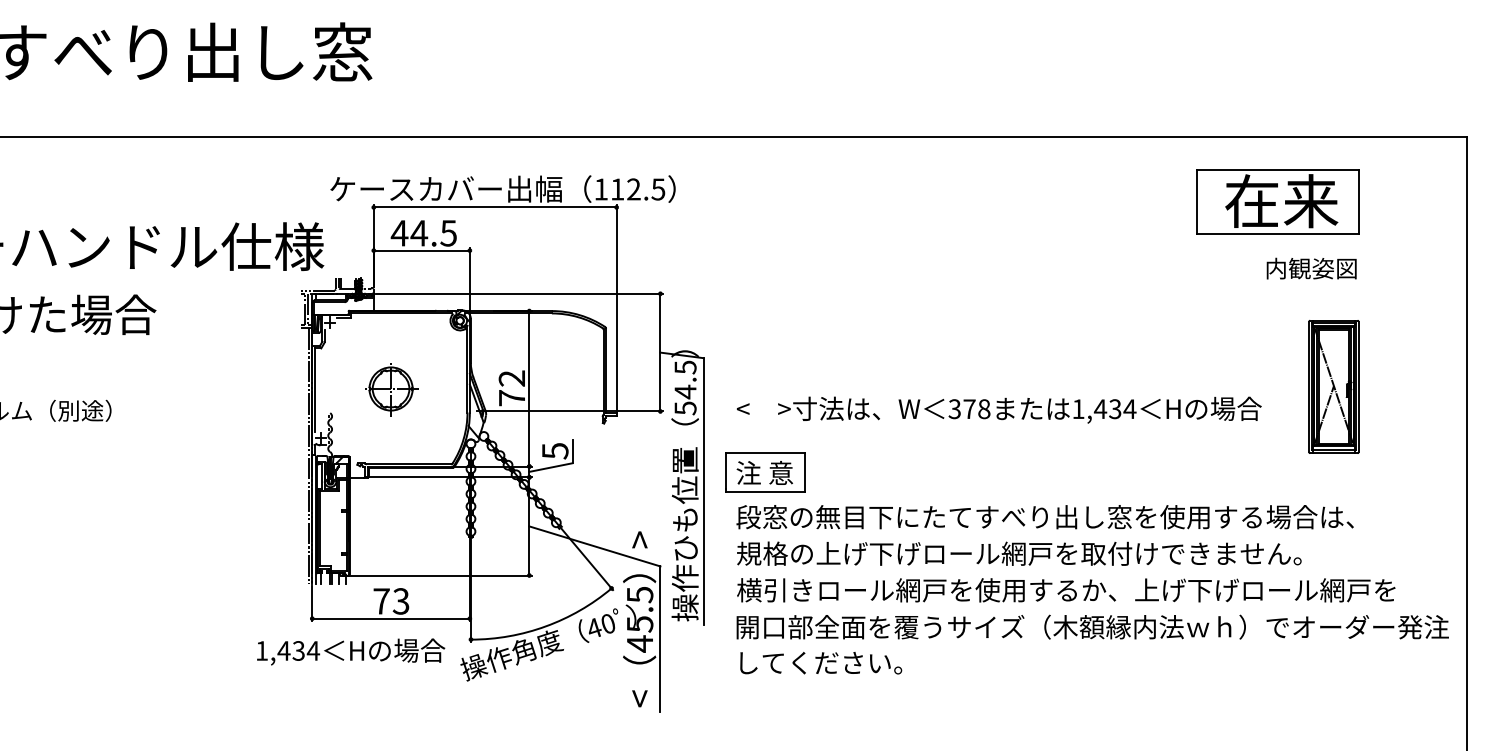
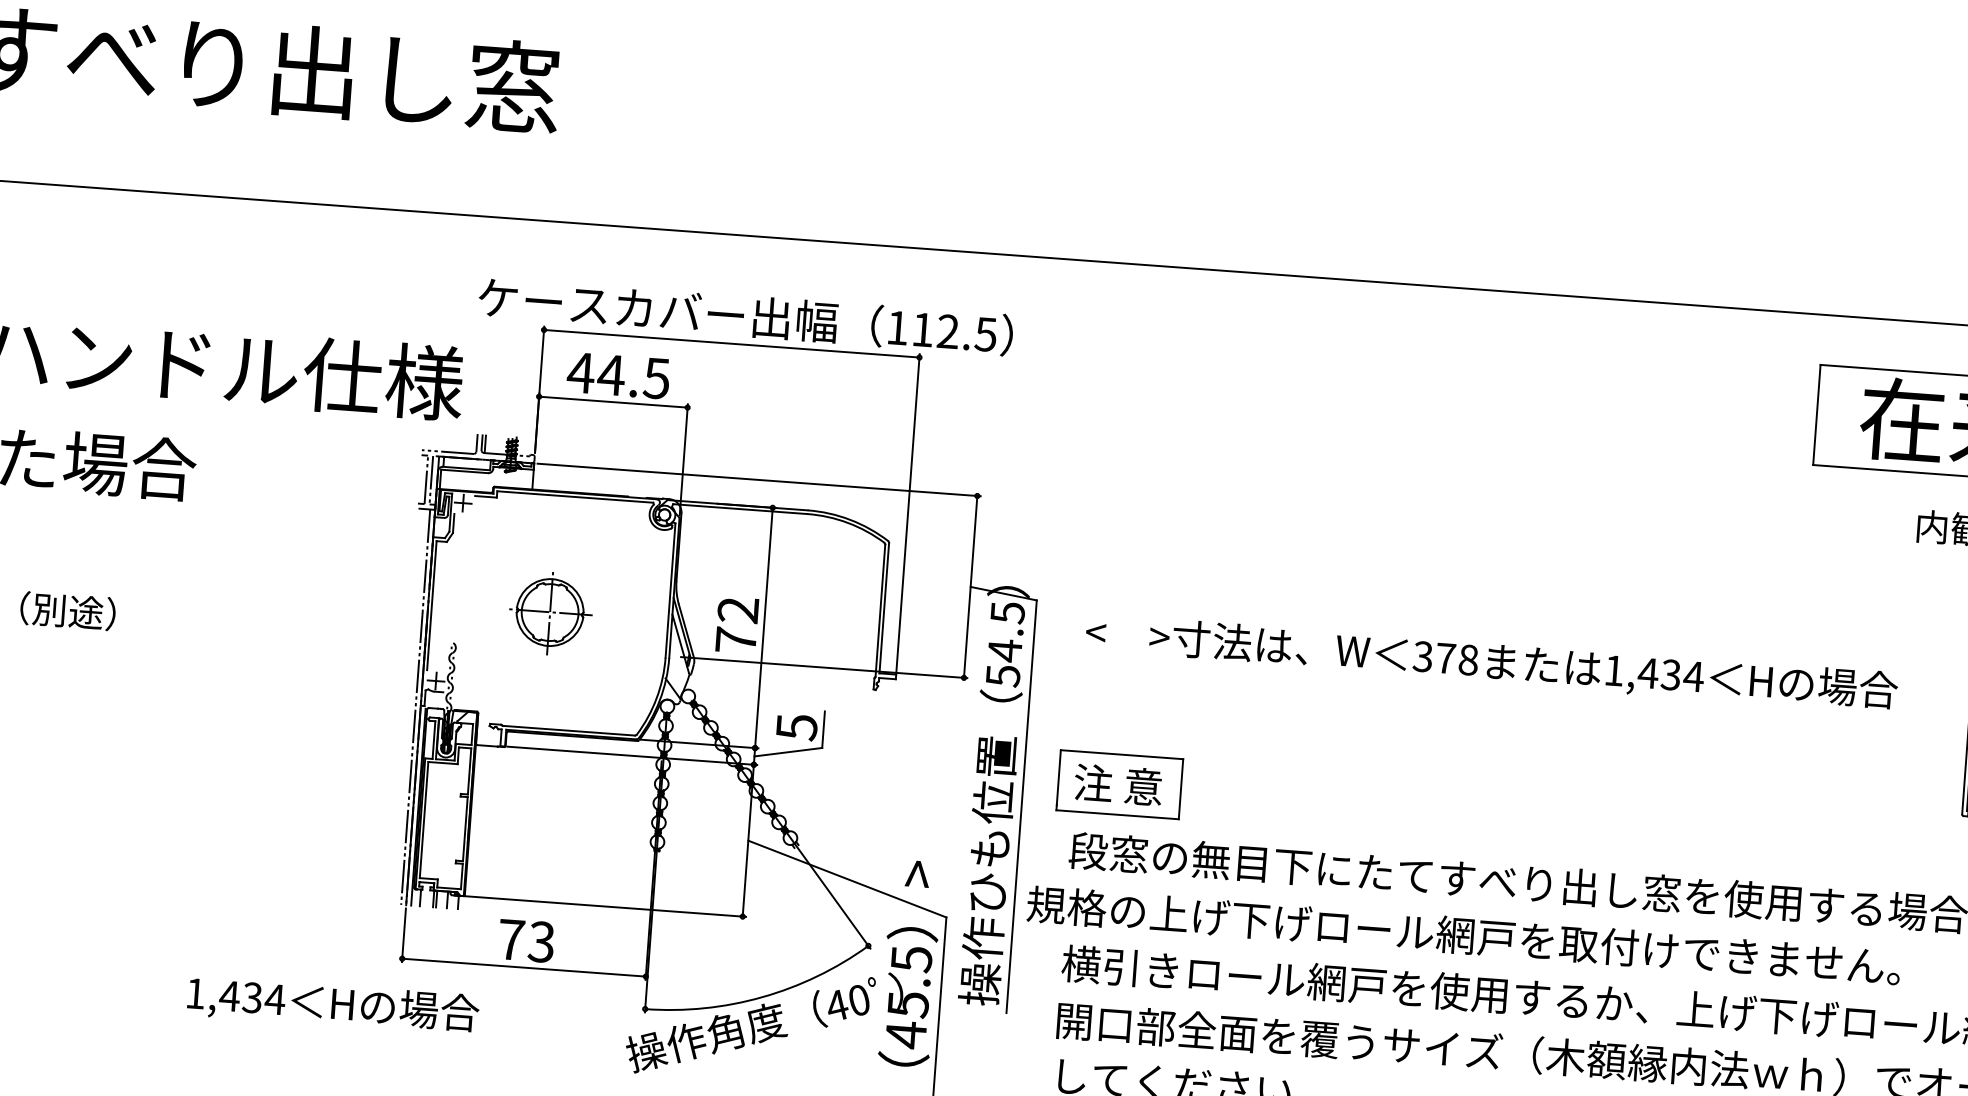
text: (999, 409) -> (1492, 662), moved
text: (1019, 553) -> (1464, 935), moved
text: (351, 651) -> (333, 1004), moved

